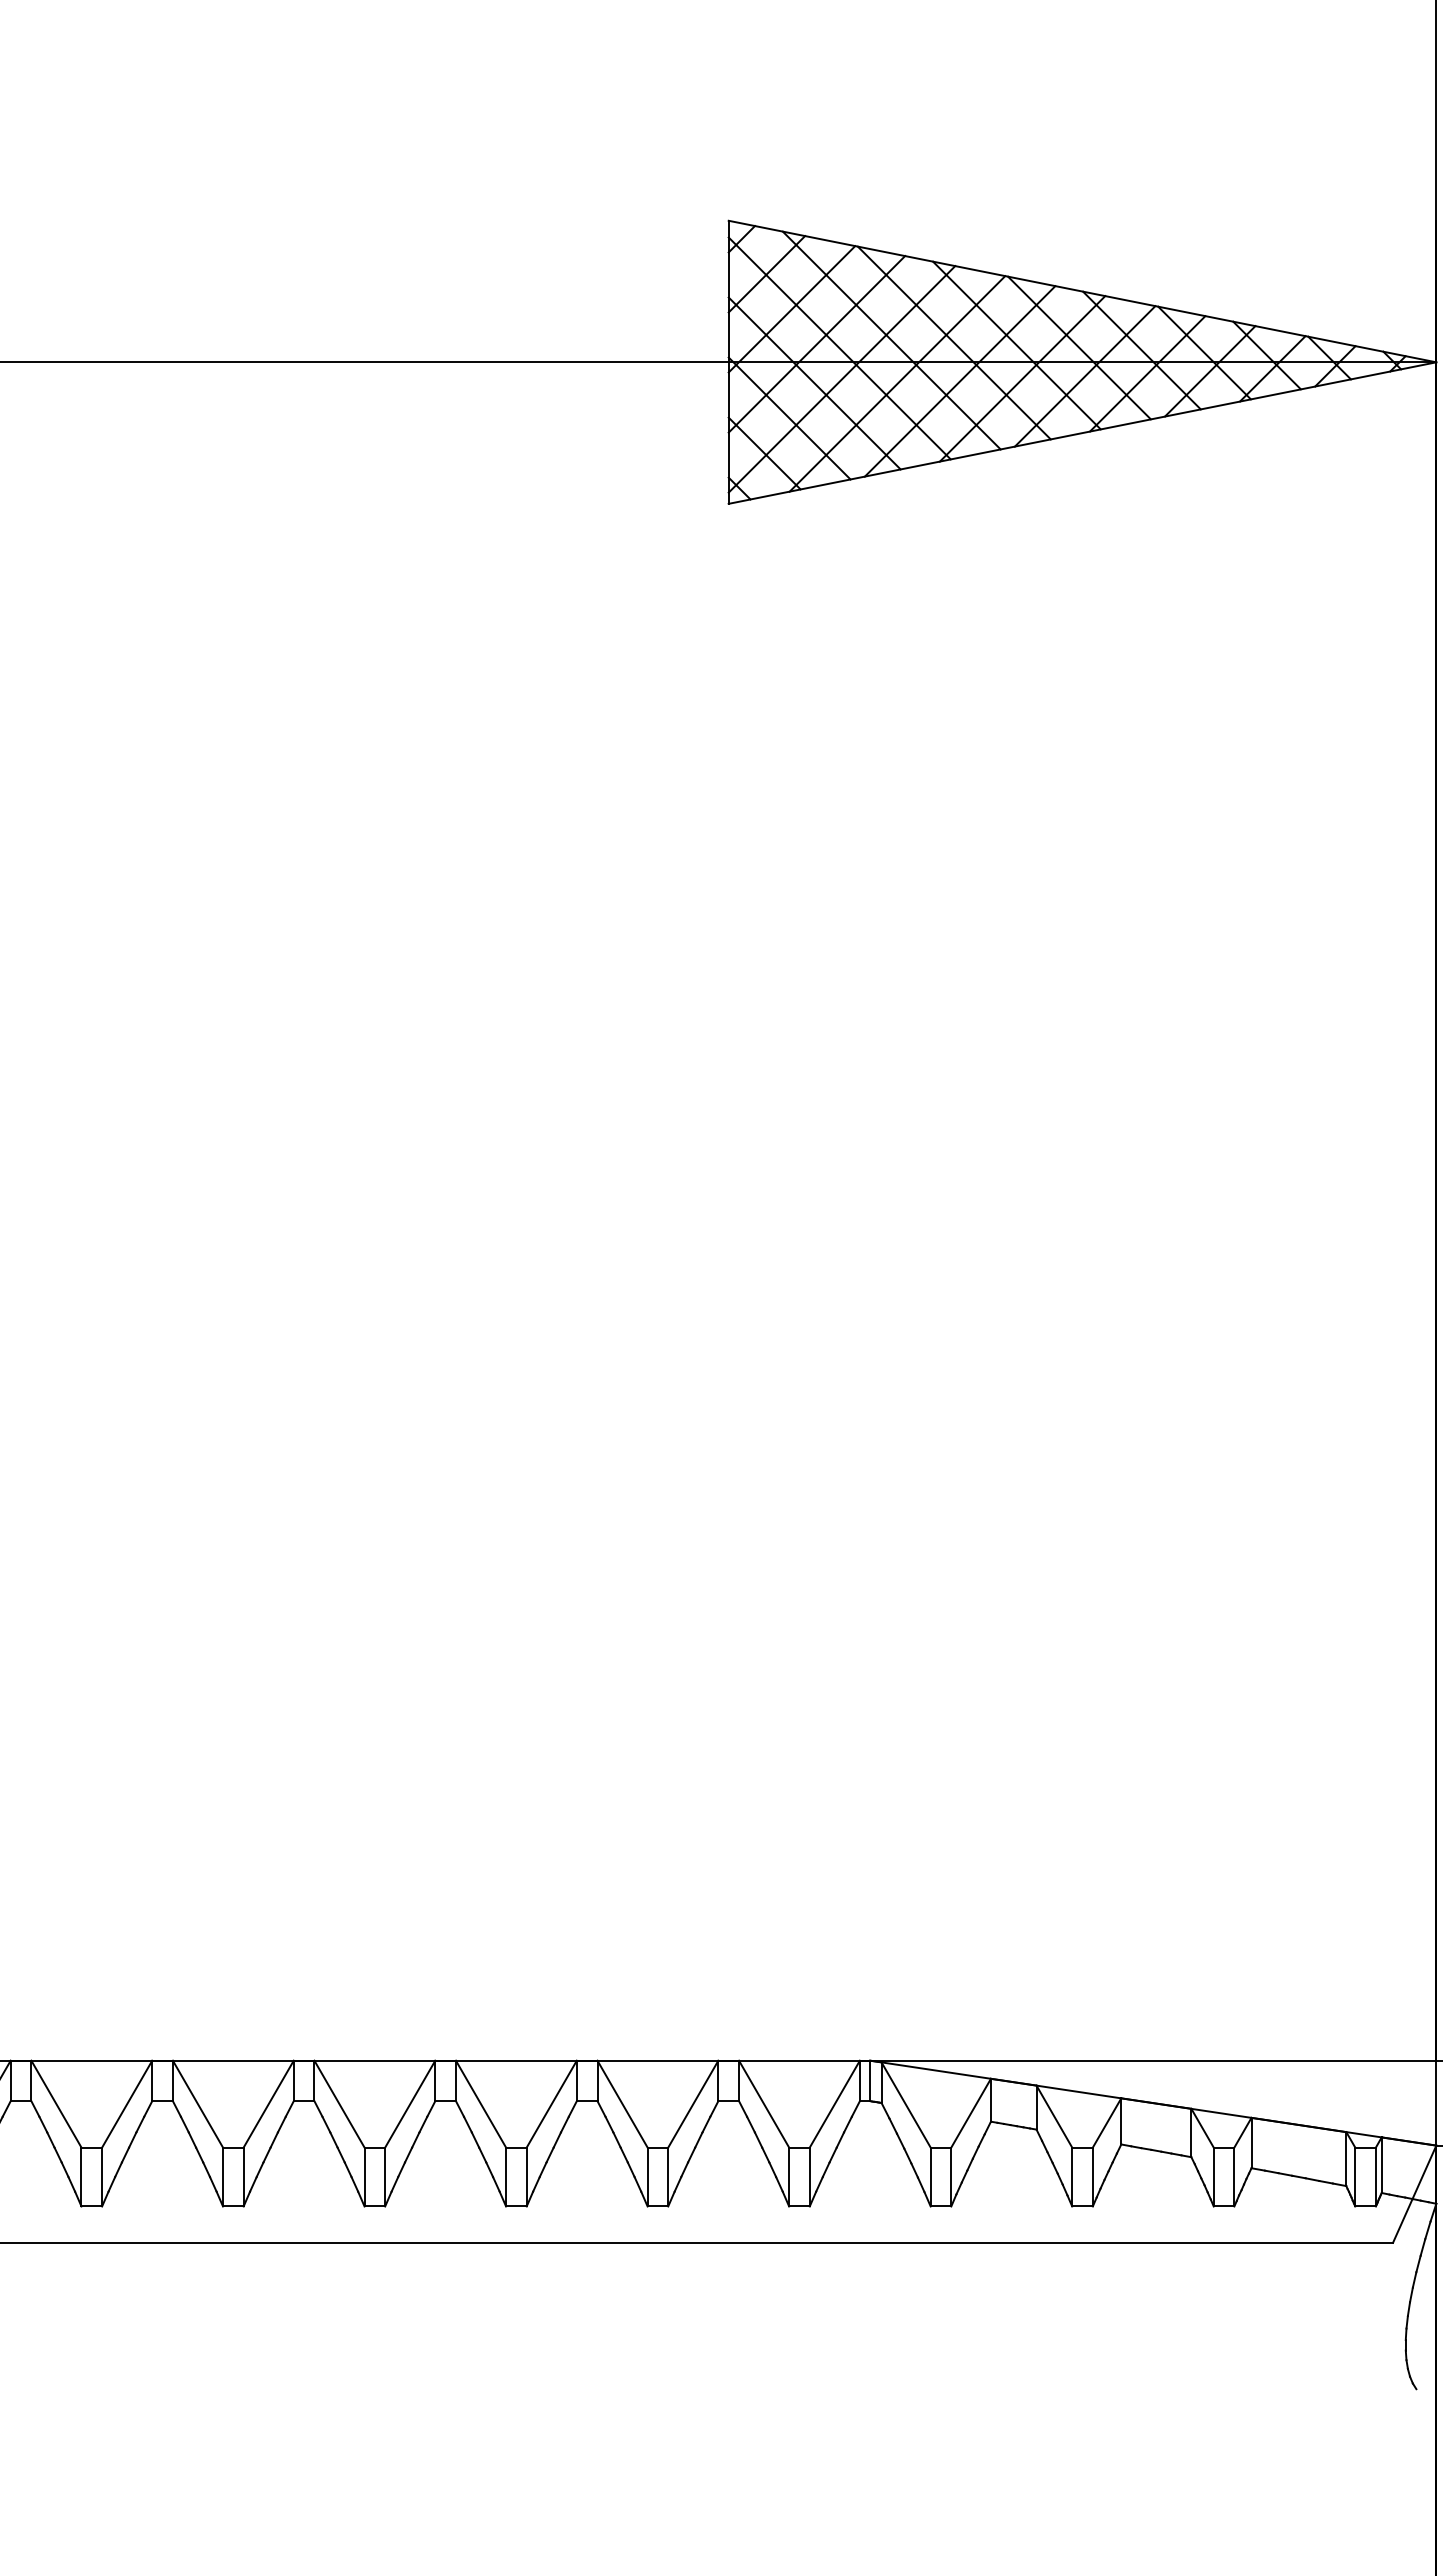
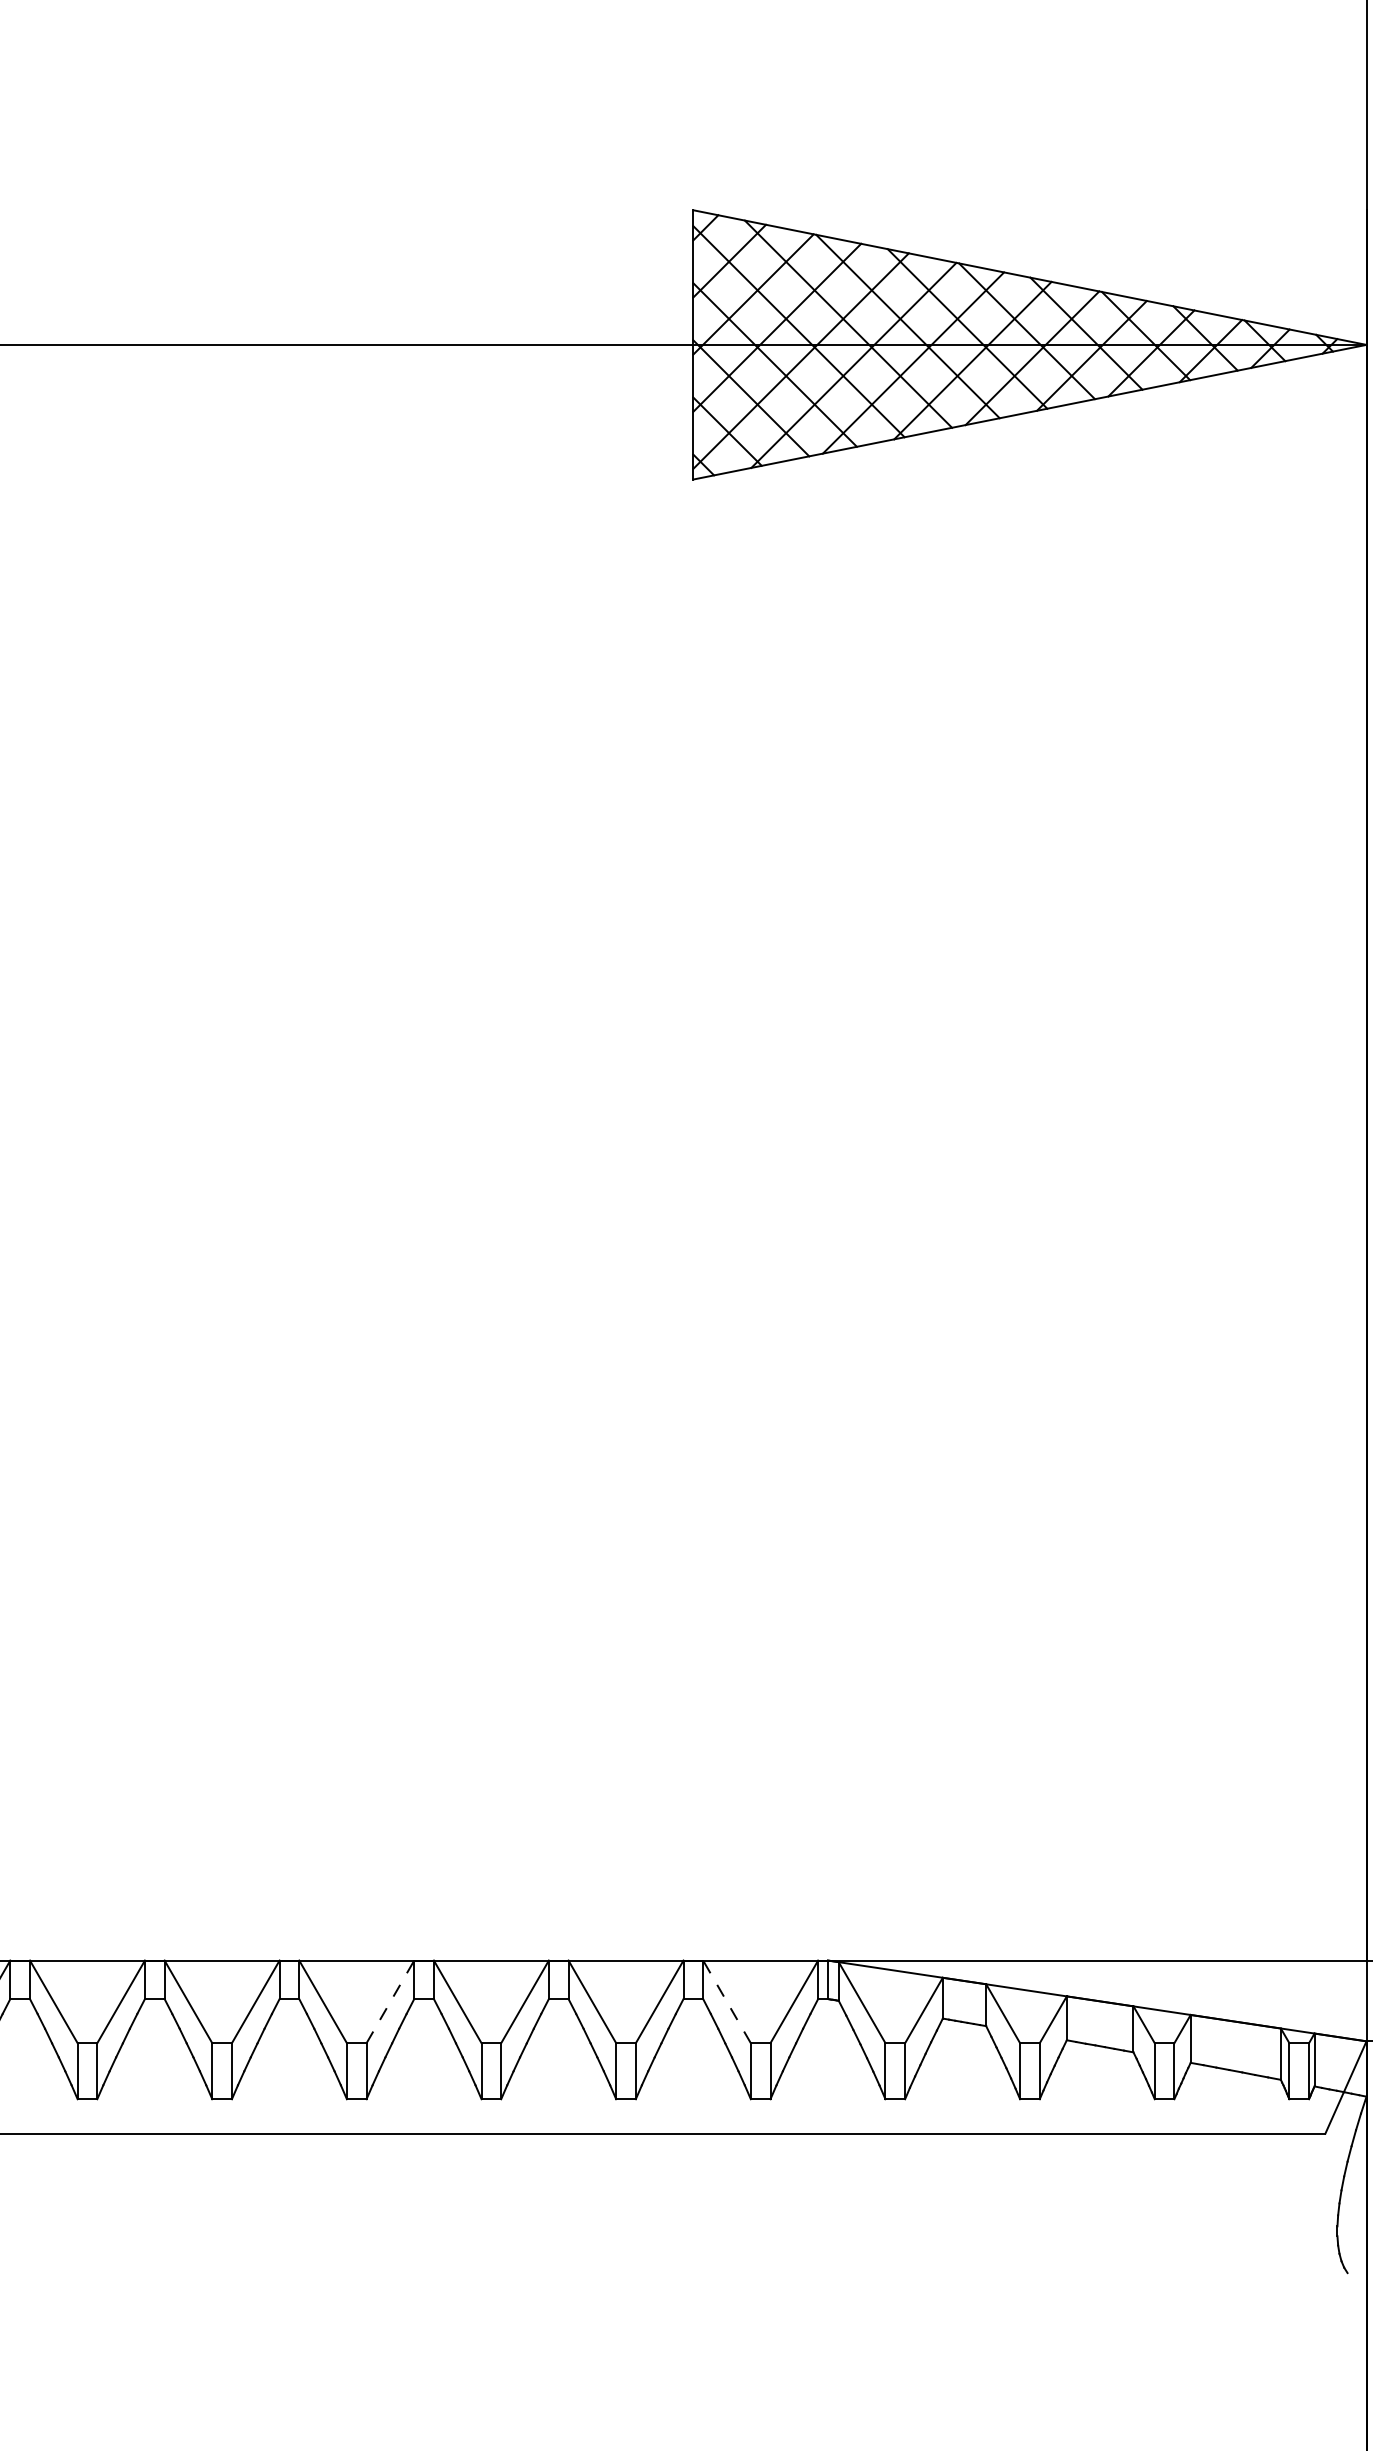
line: (410, 2103) -> (390, 2001), solid -> dashed
line: (763, 2103) -> (726, 2001), solid -> dashed

